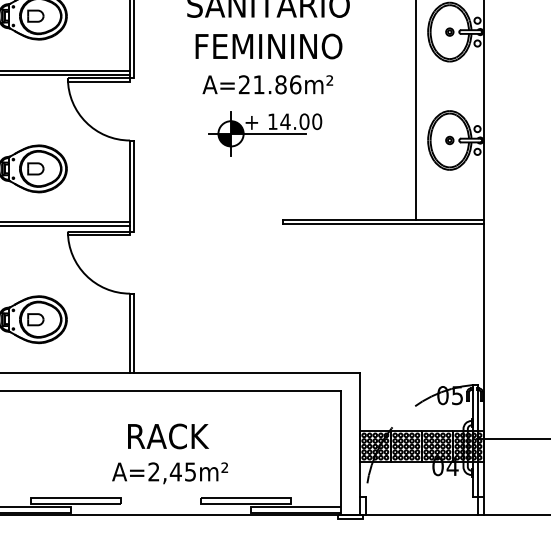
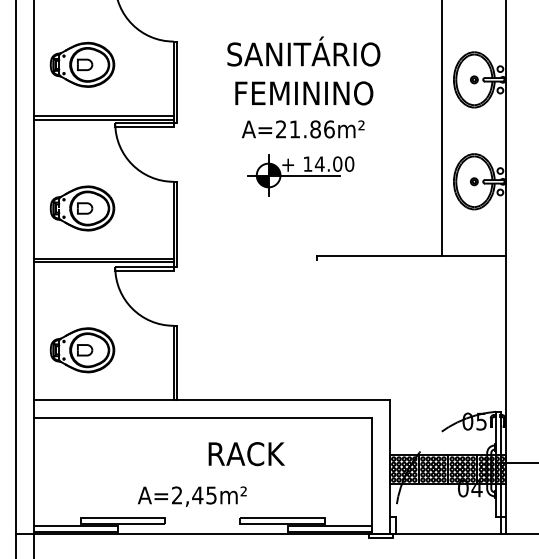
line: (382, 223) -> (411, 259), removed
text: (168, 436) -> (246, 454), moved
text: (170, 473) -> (192, 496), moved

